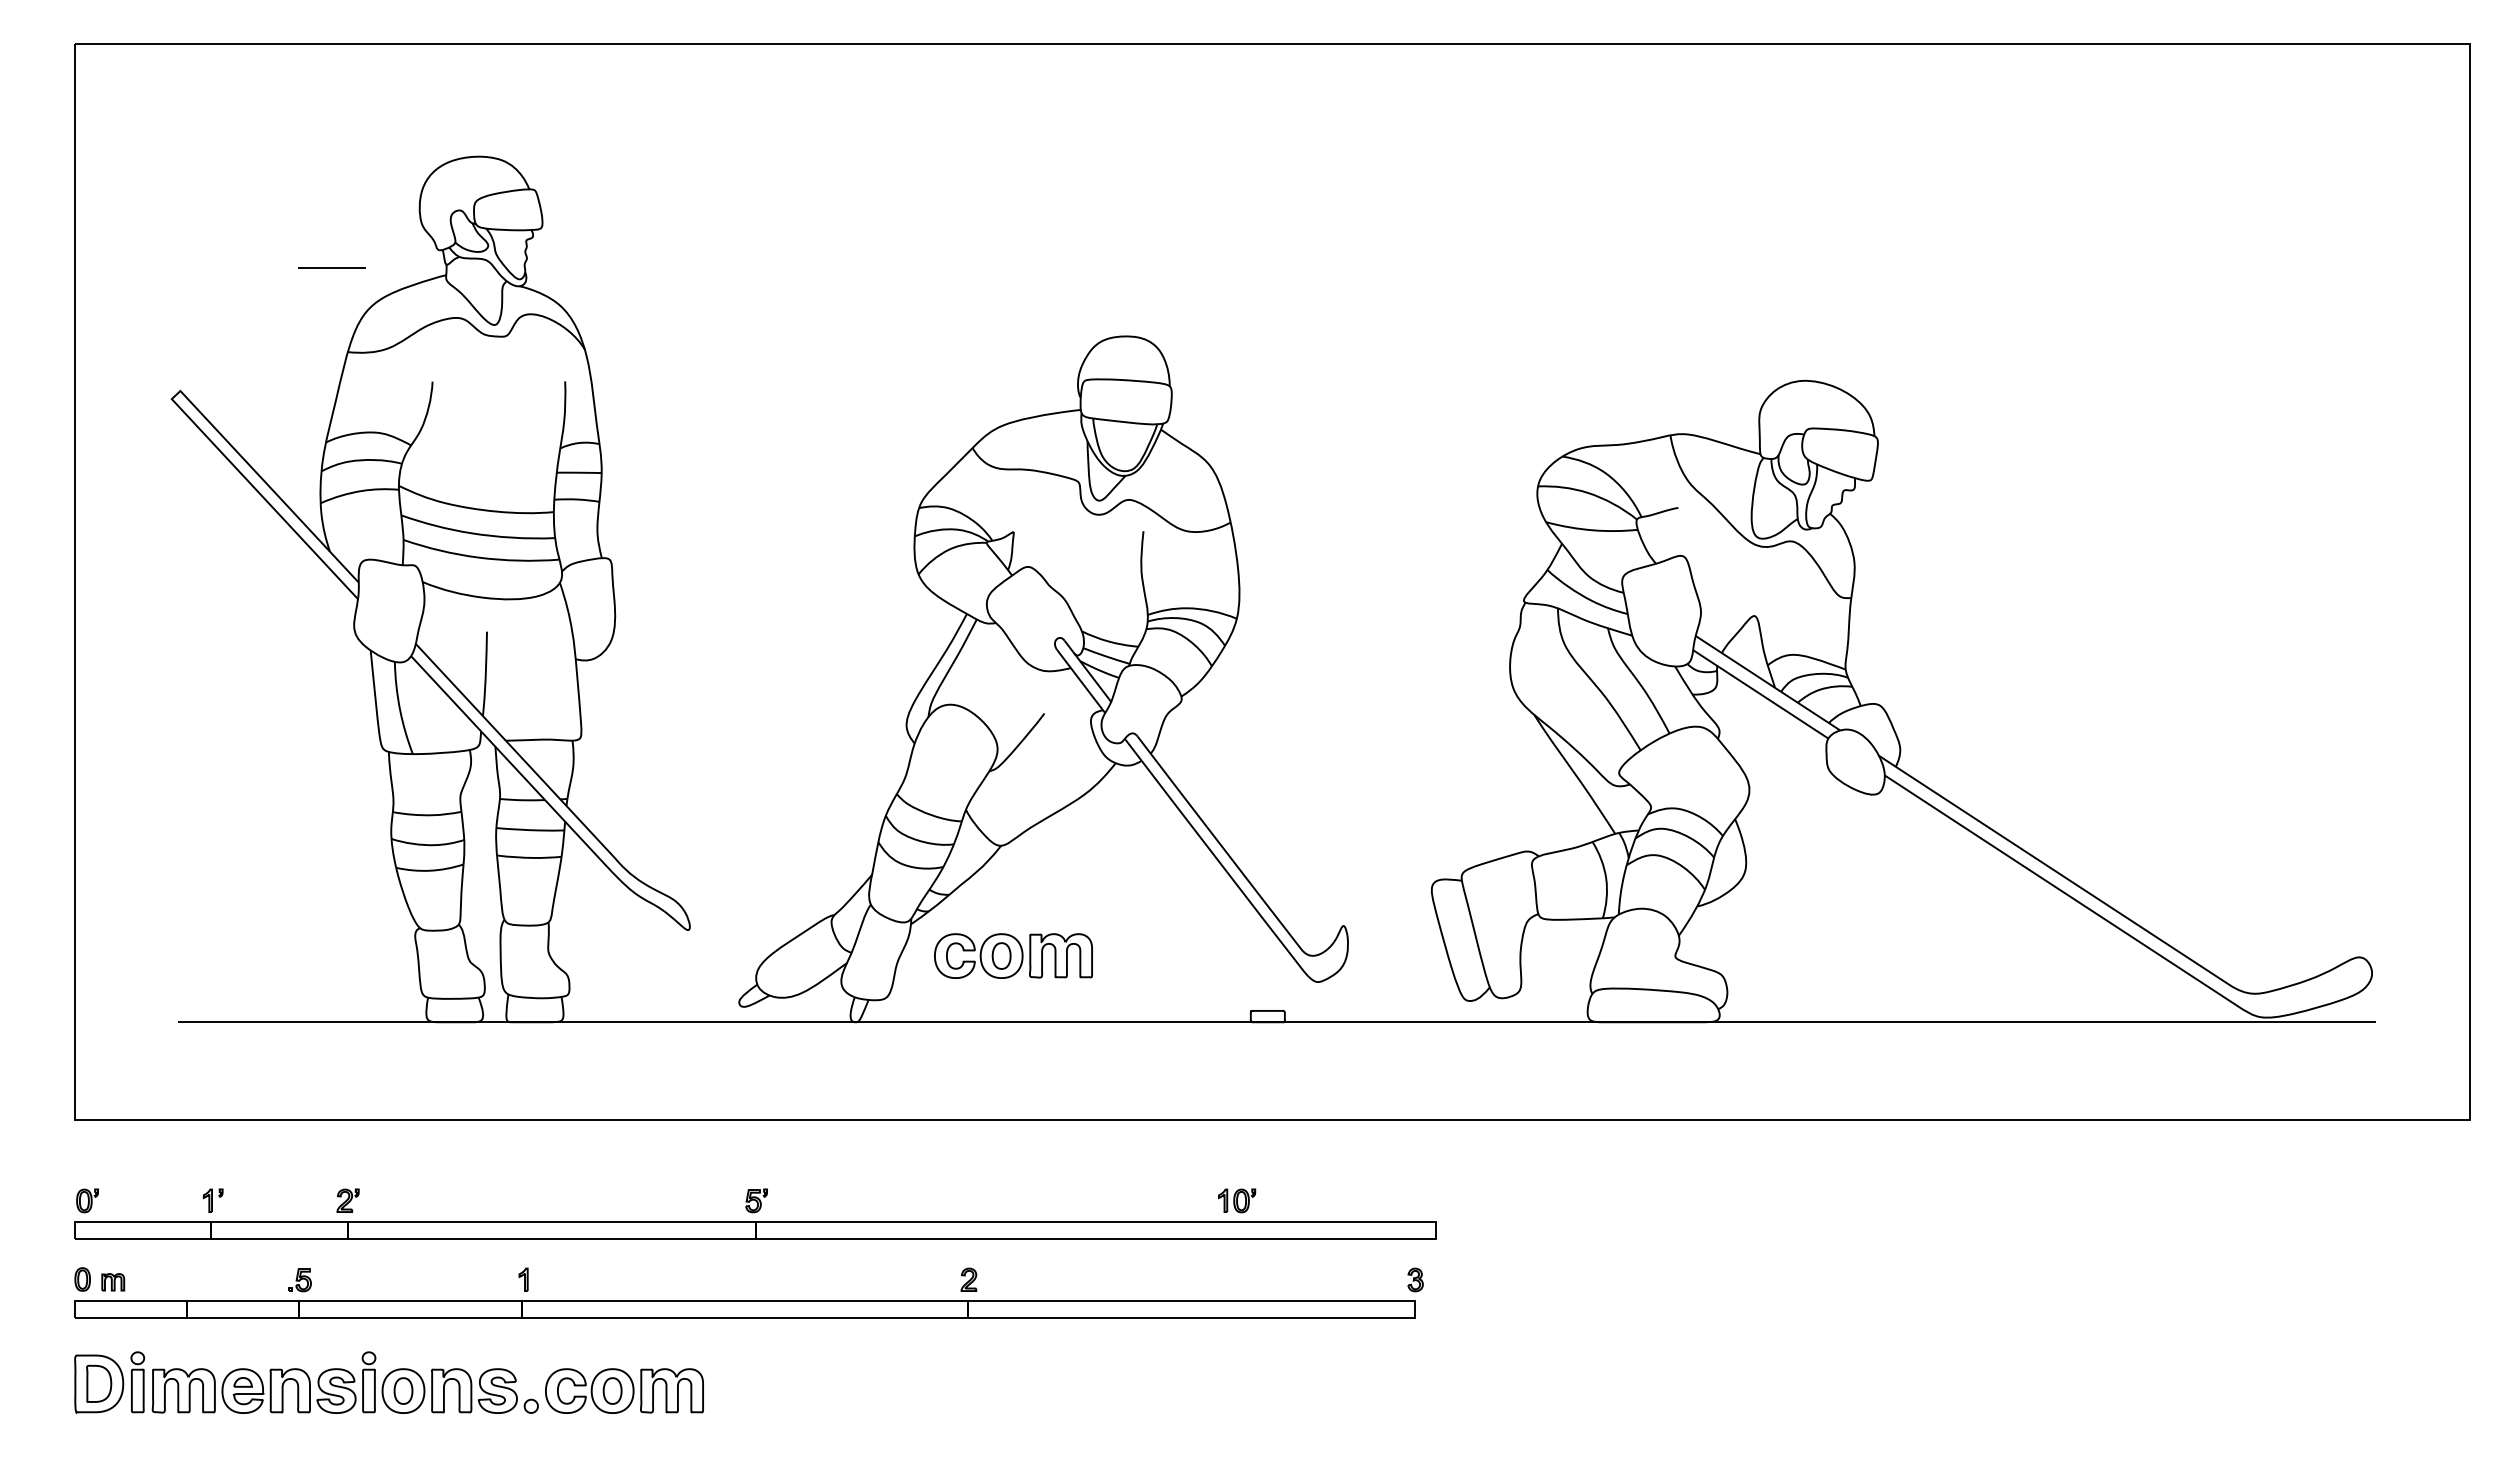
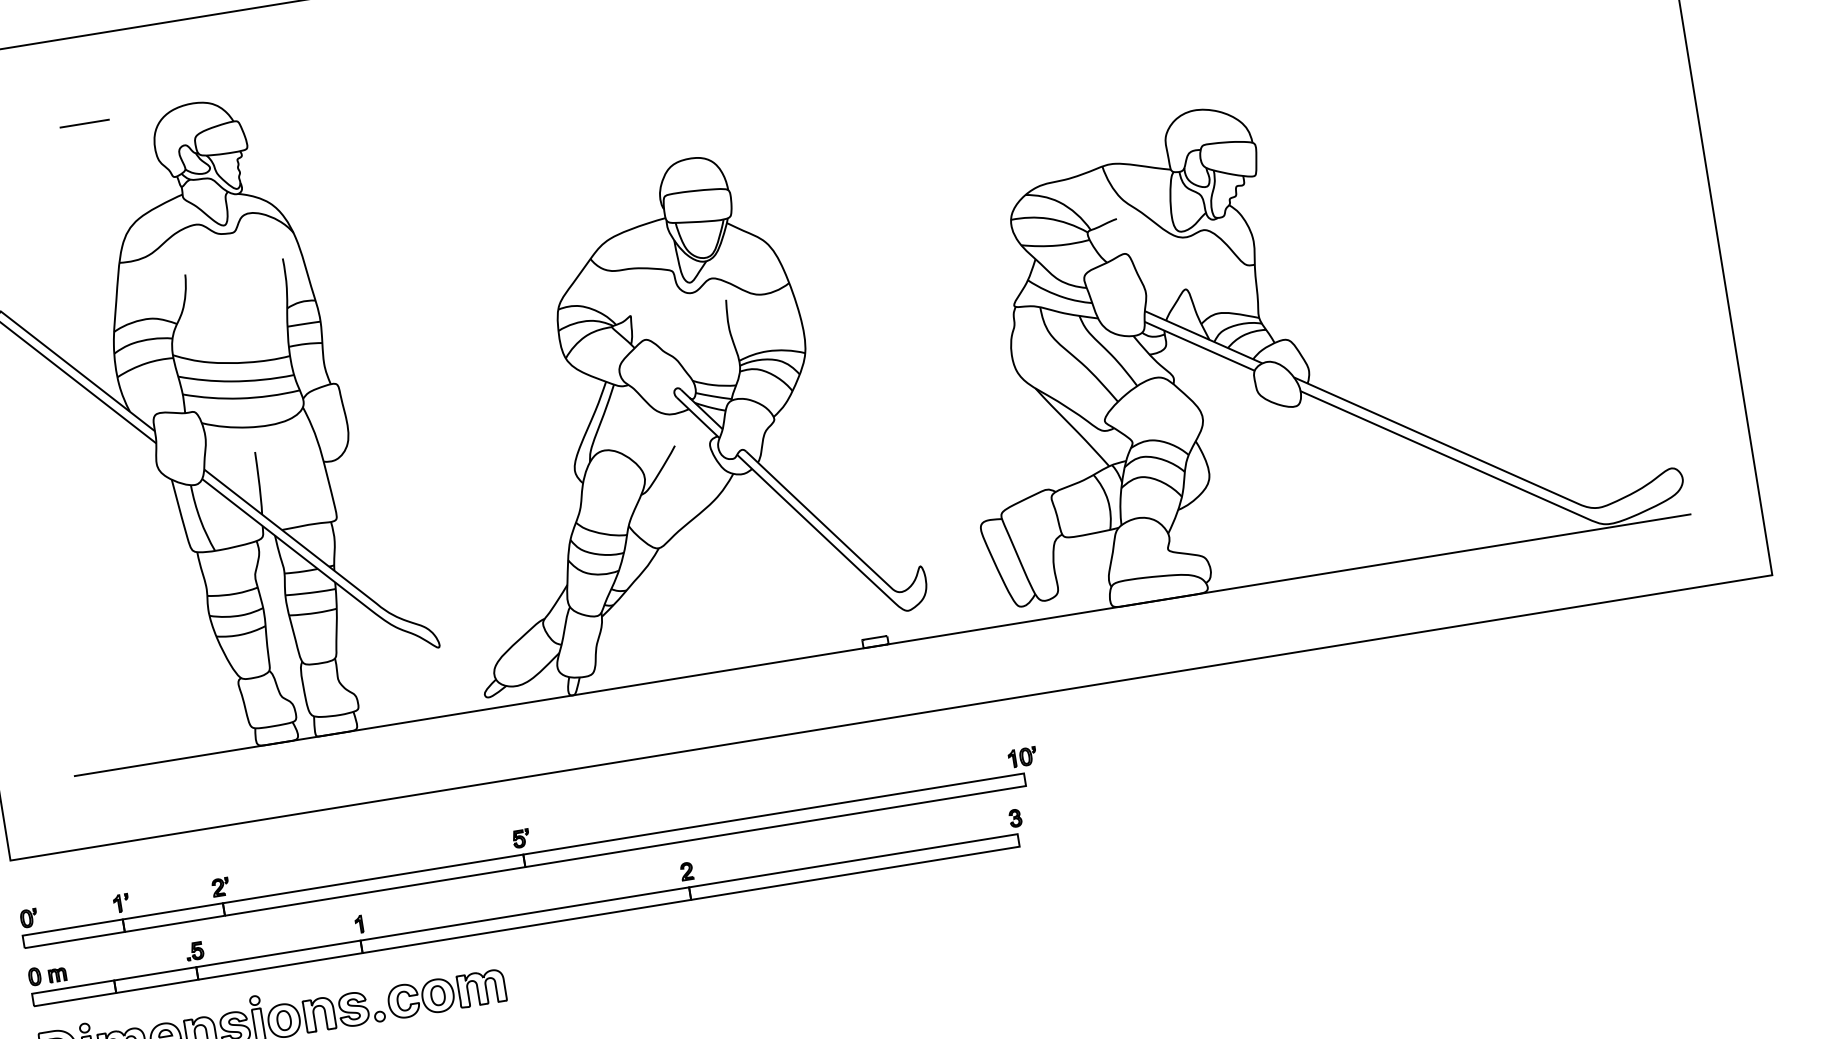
line: (331, 267) -> (84, 123), moved
part: (1013, 955) -> (681, 627), removed
part: (1237, 1200) -> (1022, 757), moved

